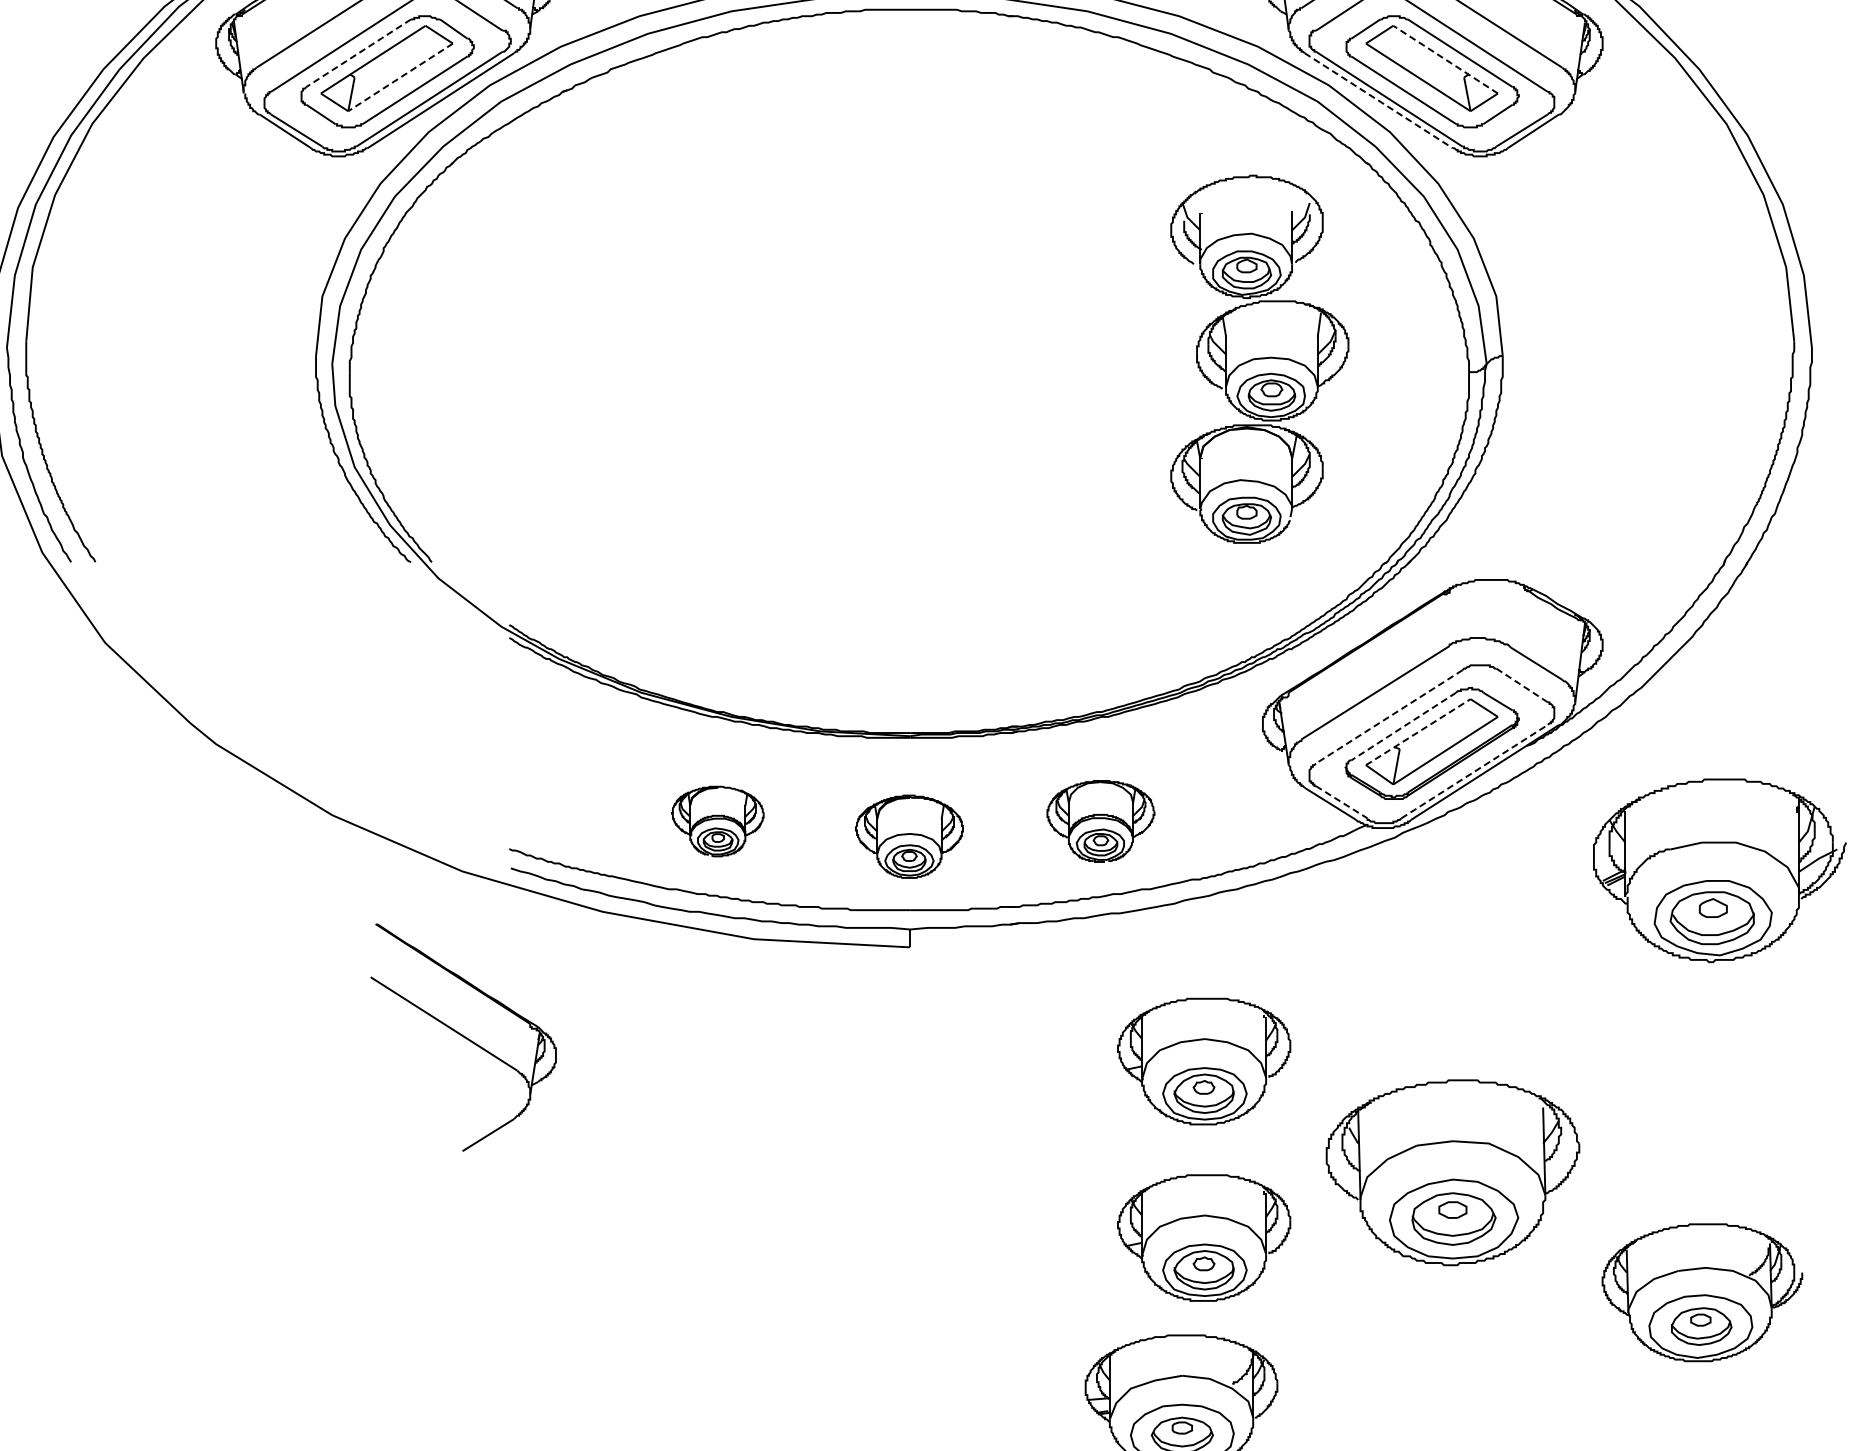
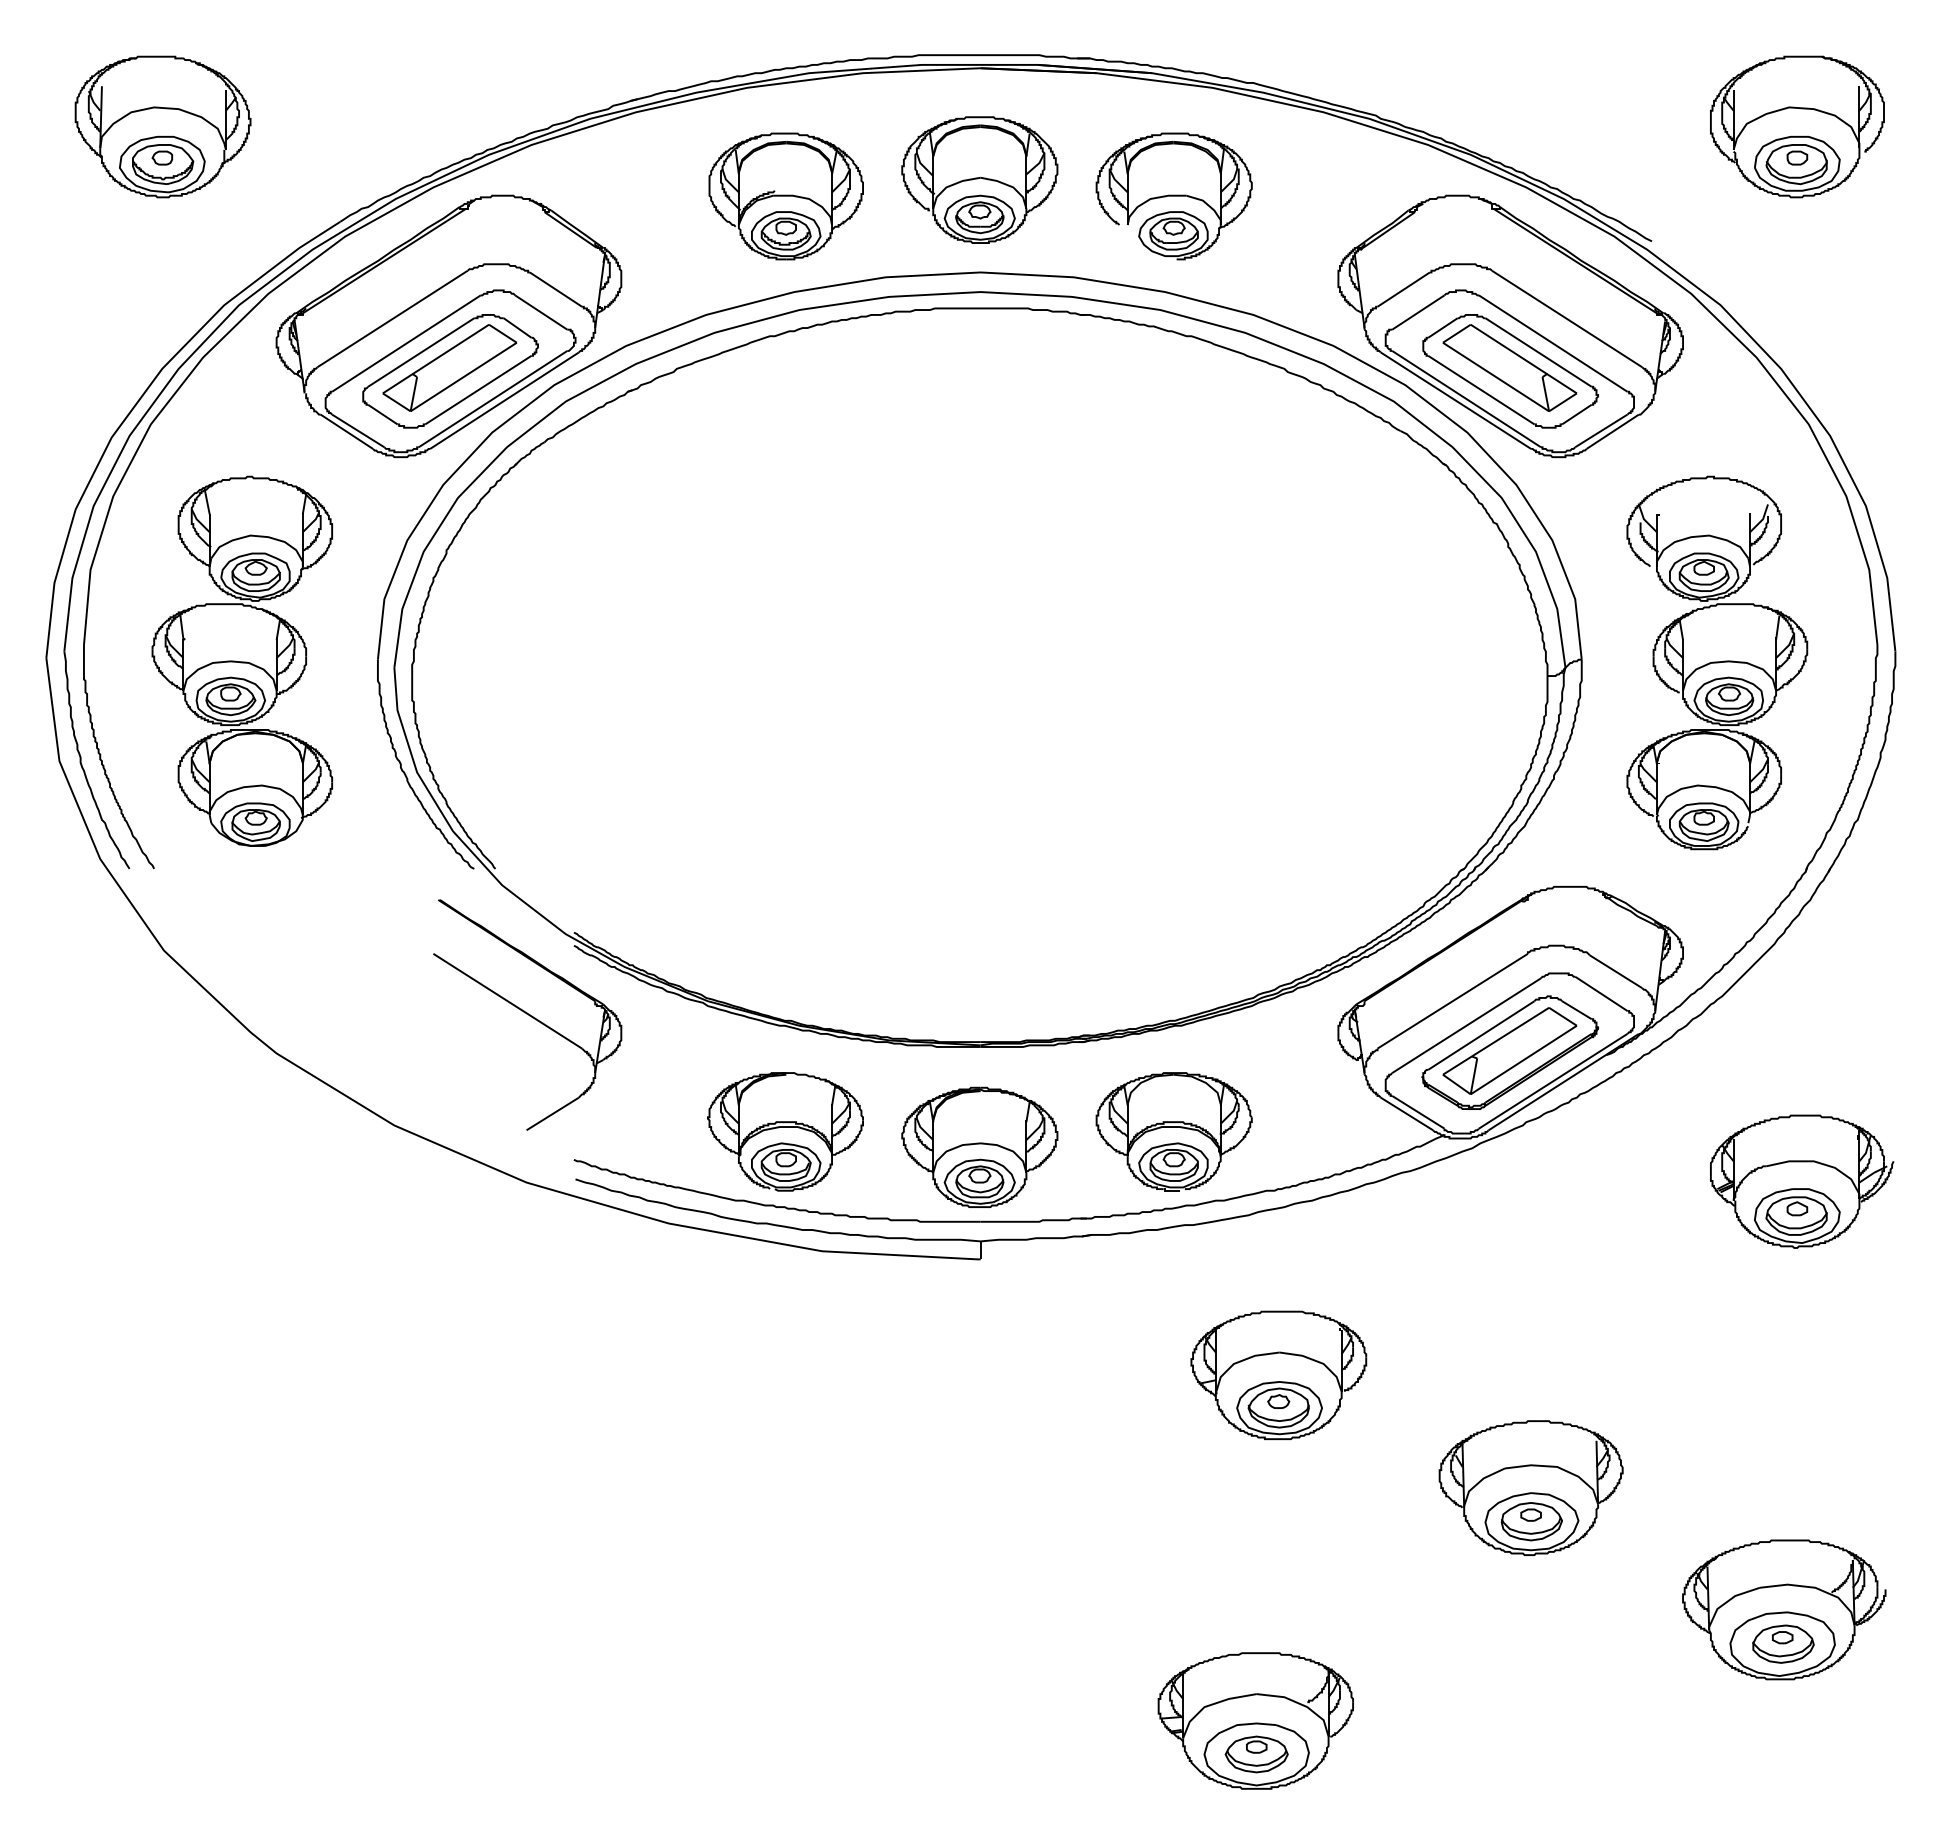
line: (358, 53) -> (420, 352), dashed -> solid
line: (1445, 59) -> (1523, 358), dashed -> solid
line: (400, 77) -> (463, 377), dashed -> solid
line: (1379, 100) -> (1456, 400), dashed -> solid
part: (181, 356) -> (241, 660), added
part: (1260, 358) -> (1717, 662), moved
line: (1521, 685) -> (1600, 993), dashed -> solid
line: (1389, 716) -> (1466, 1025), dashed -> solid
line: (1402, 726) -> (1480, 1035), dashed -> solid
line: (1418, 732) -> (1496, 1041), dashed -> solid
line: (1474, 771) -> (1553, 1081), dashed -> solid
line: (1341, 802) -> (1418, 1112), dashed -> solid
part: (717, 821) -> (785, 1131), size x1.67
part: (1100, 821) -> (1173, 1131), size x1.43
part: (909, 835) -> (979, 1146), size x1.43
part: (1720, 870) -> (1802, 1181), size x0.71
part: (463, 1037) -> (527, 1014), moved
part: (1452, 1172) -> (1530, 1487), size x0.71
part: (1203, 1238) -> (1278, 1554), removed

